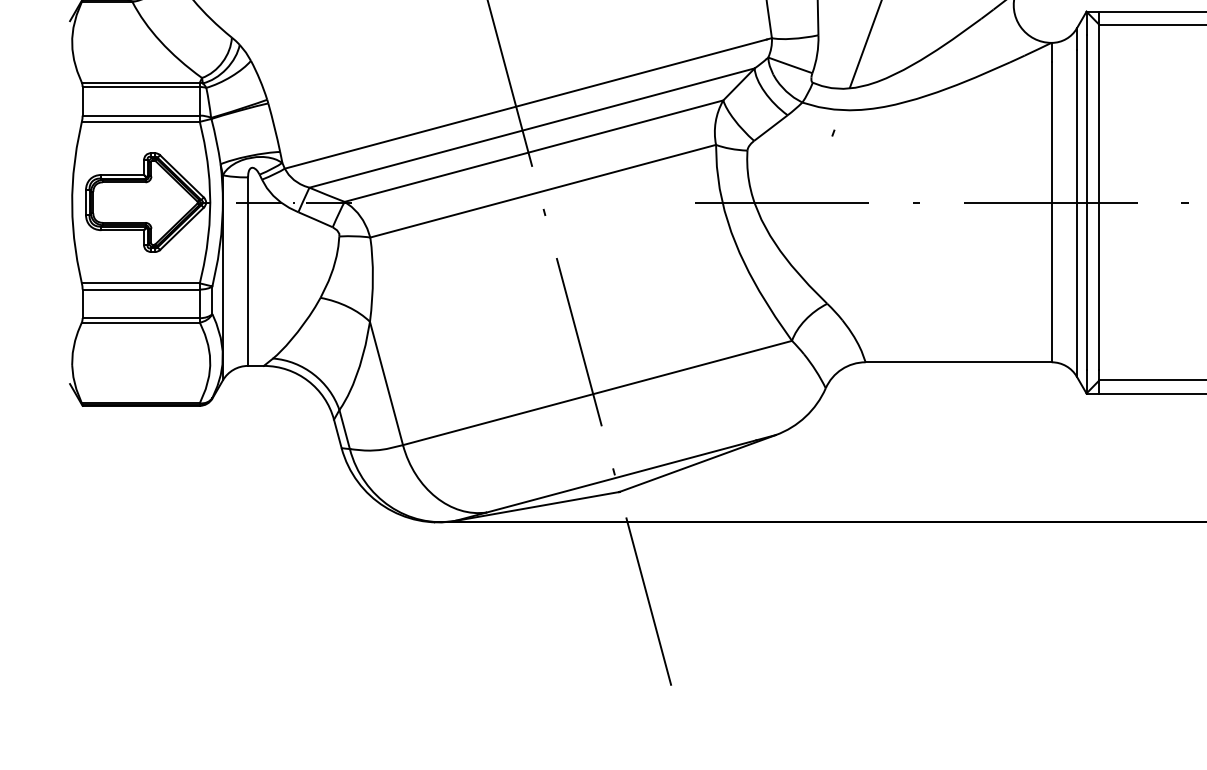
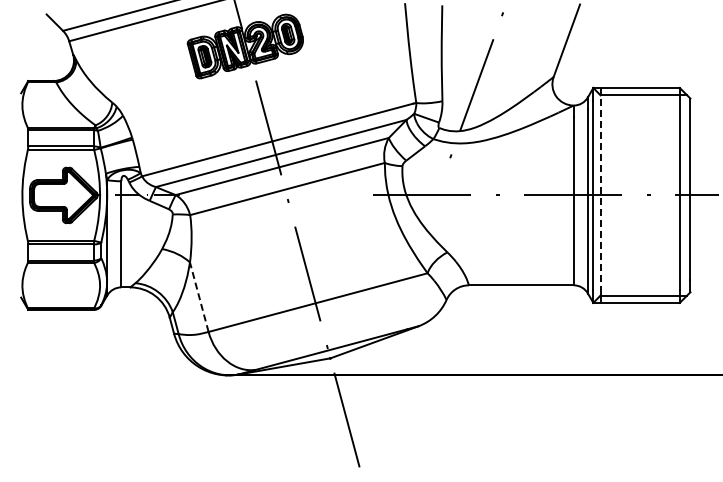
line: (1099, 190) -> (600, 188), solid -> dashed
line: (386, 383) -> (199, 297), solid -> dashed

